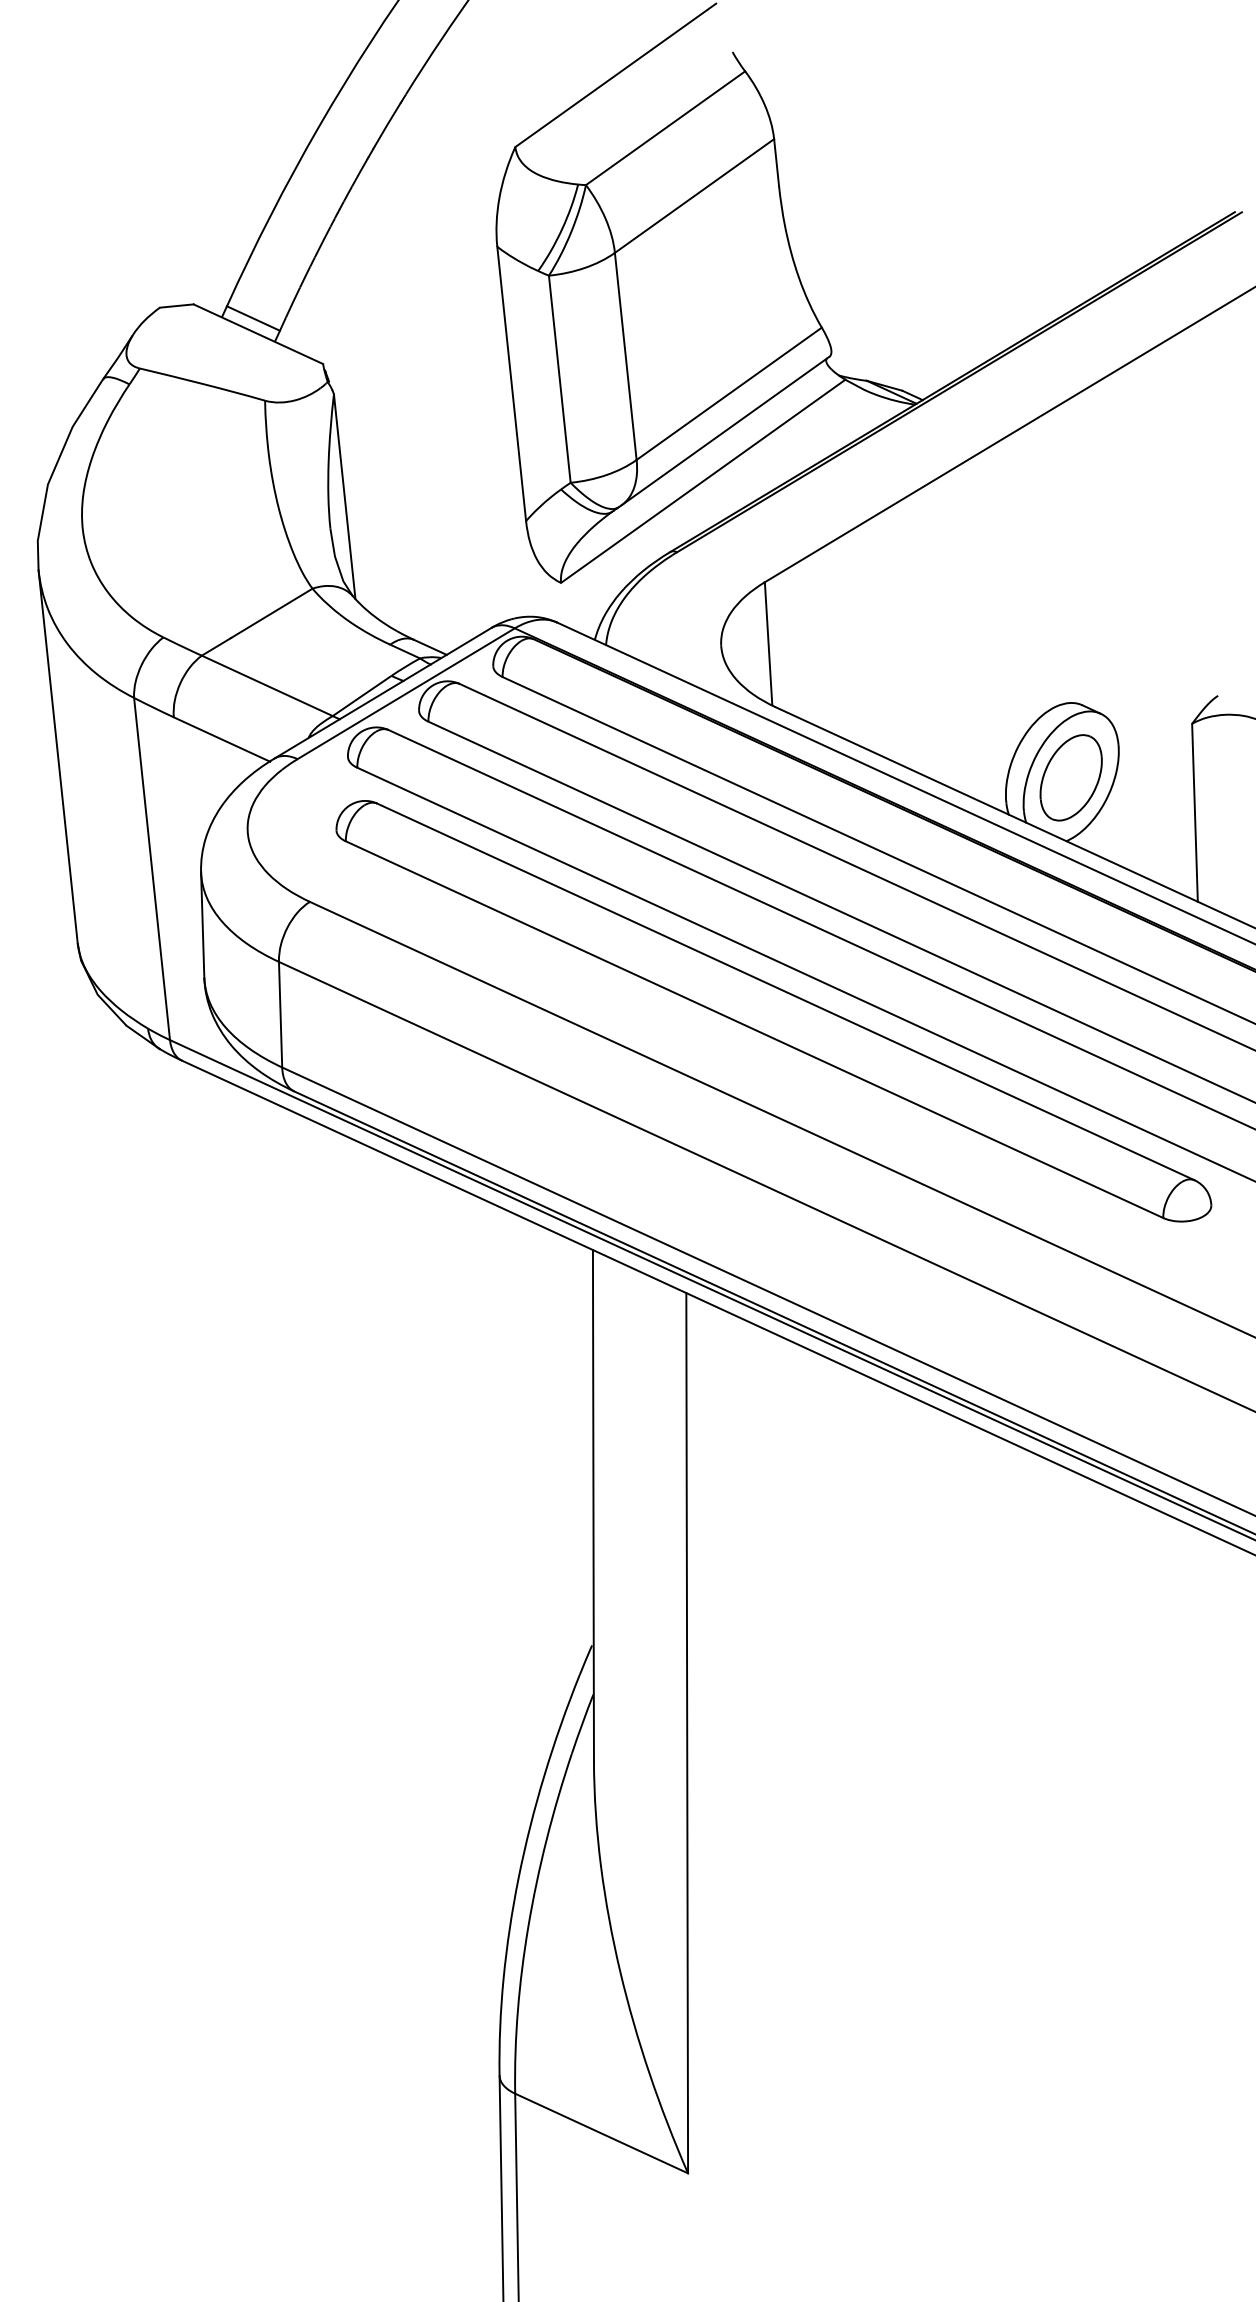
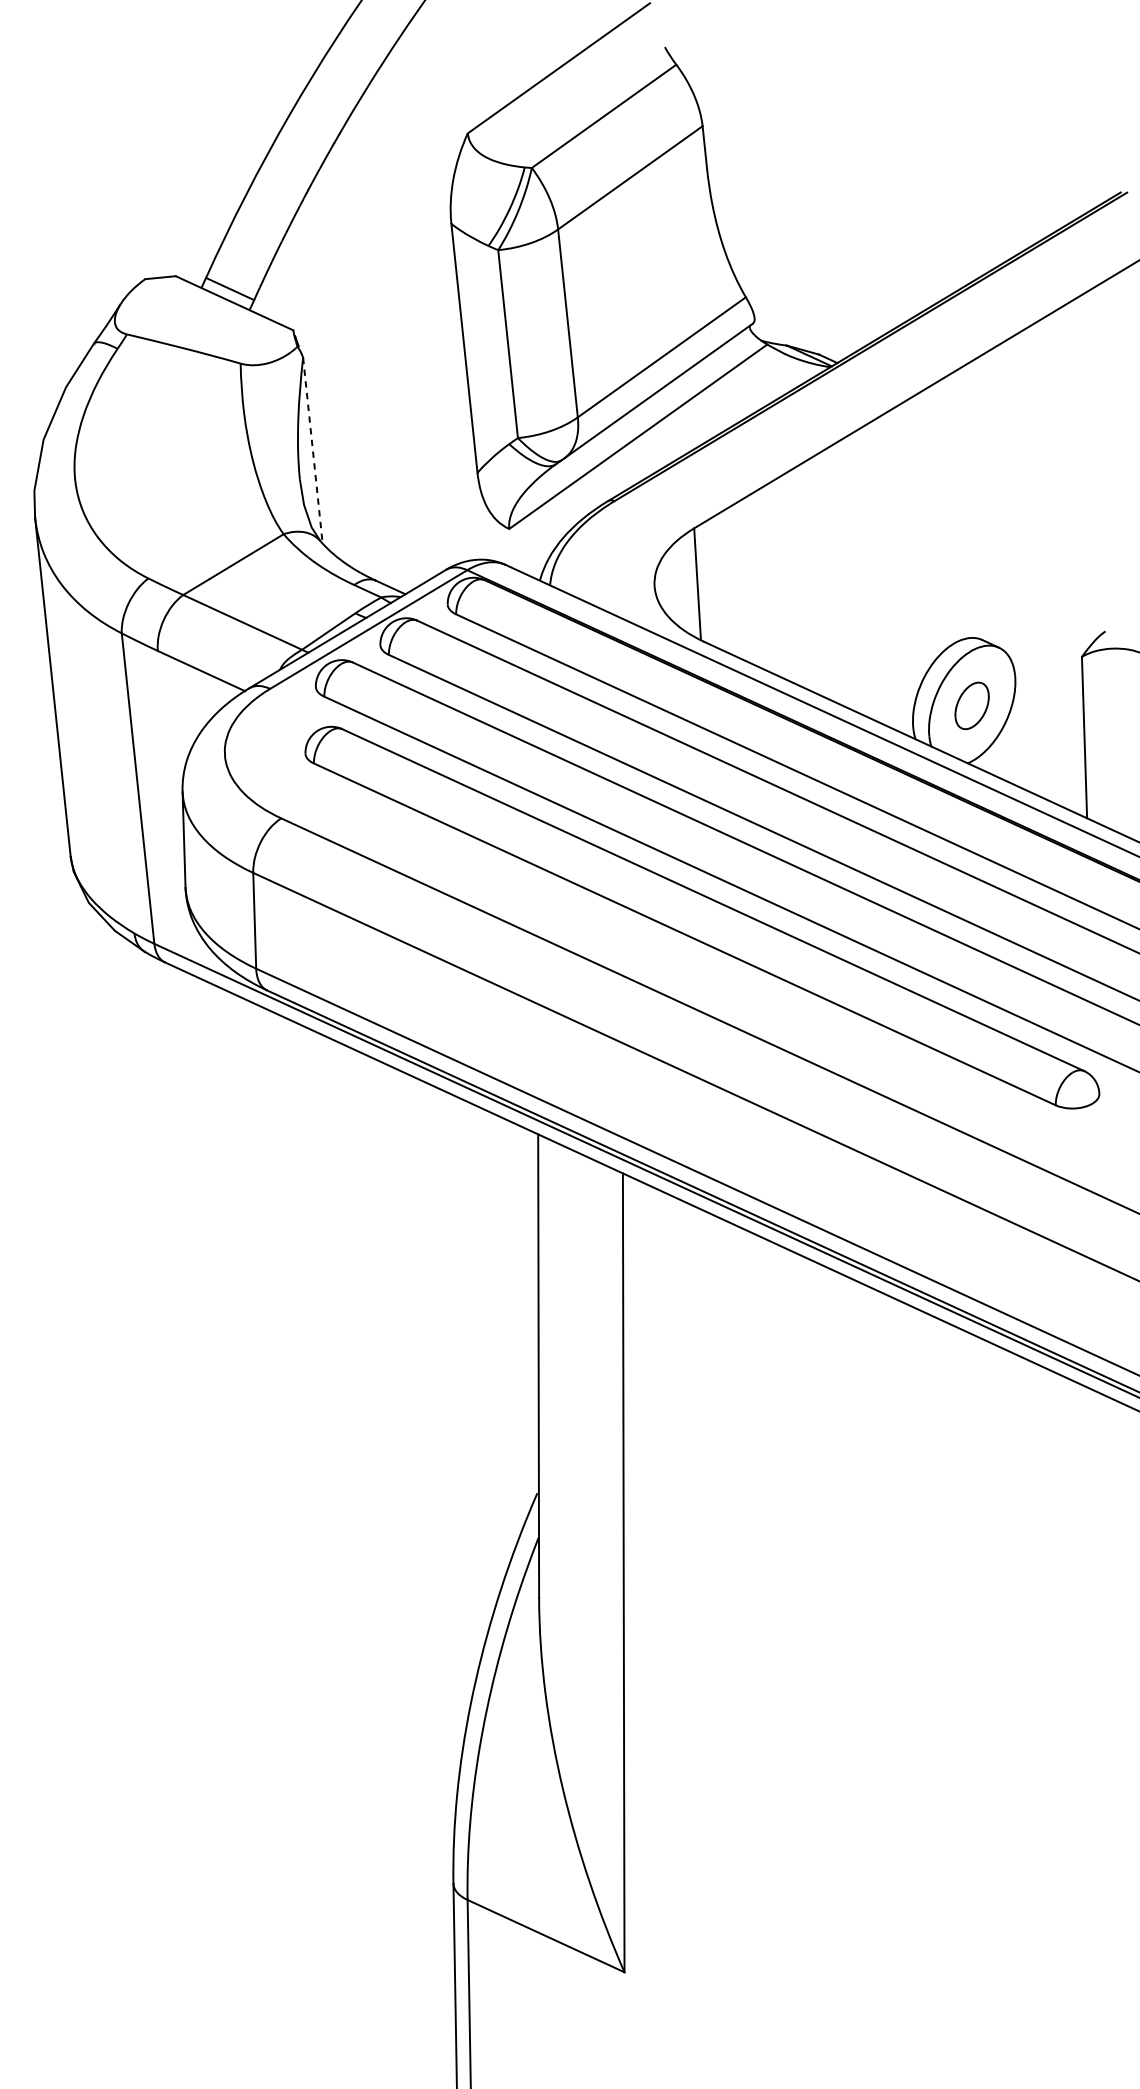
line: (344, 496) -> (312, 450), solid -> dashed
part: (1070, 777) -> (971, 705), size x0.6

